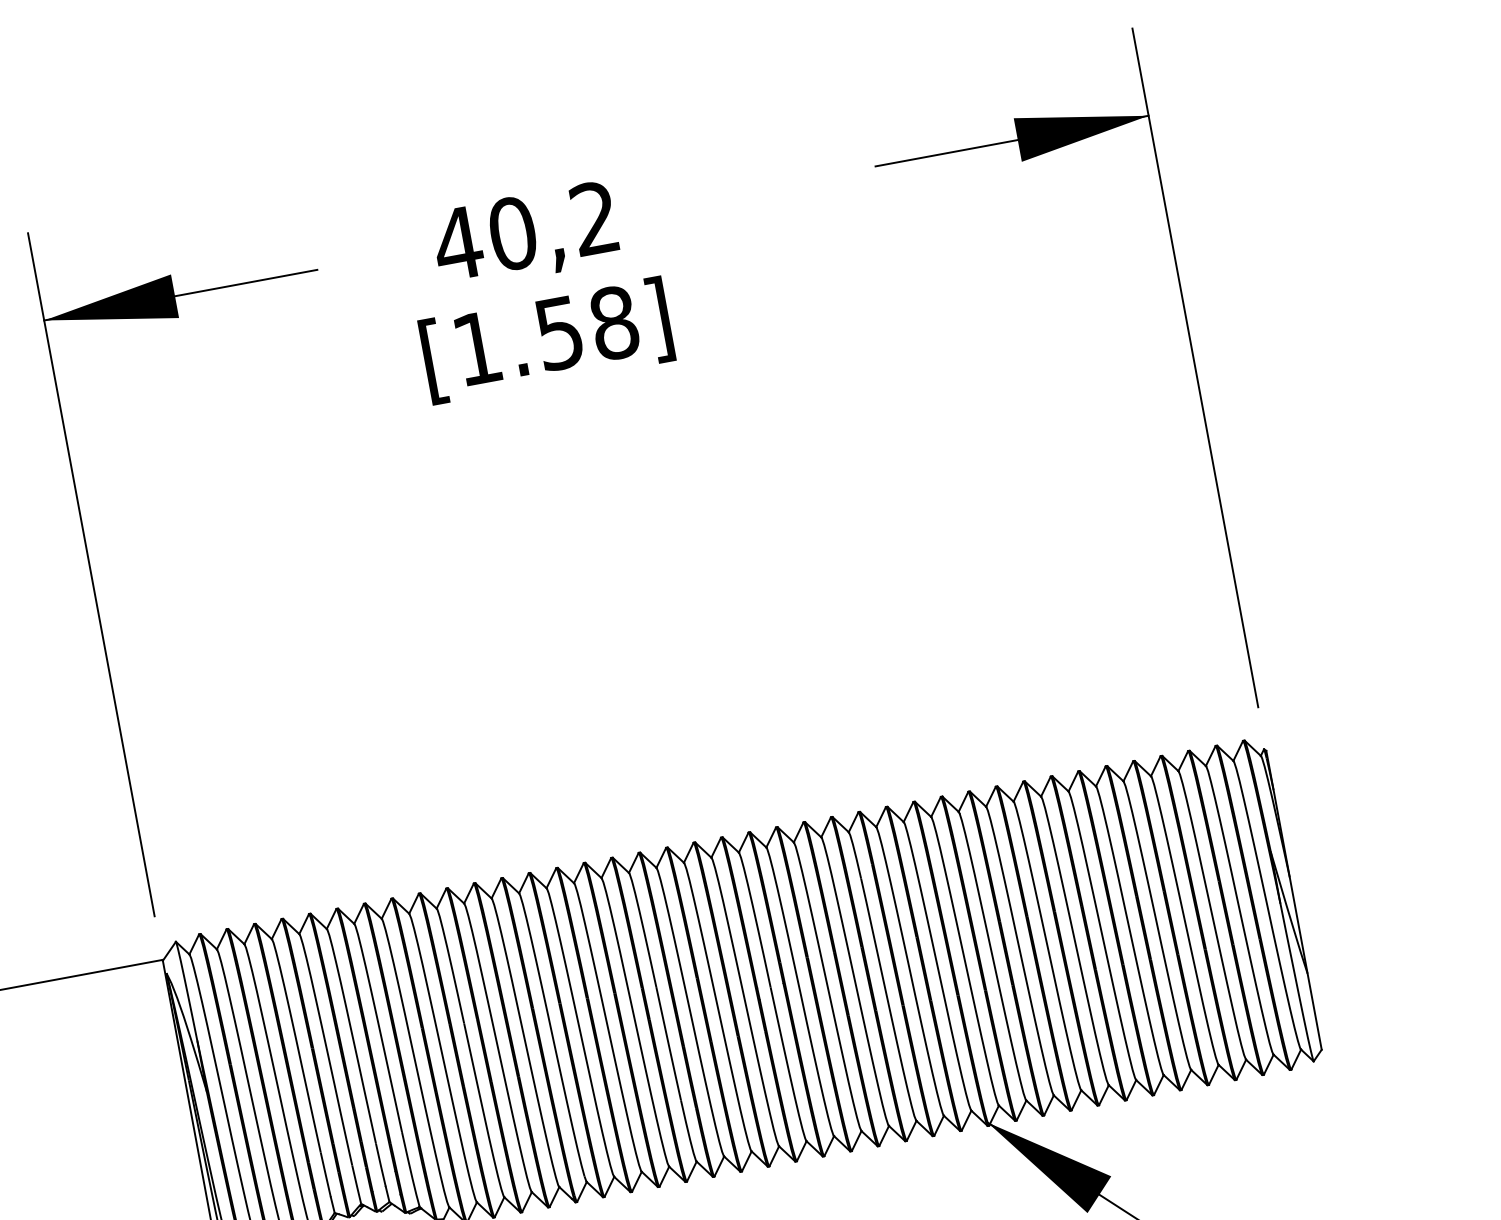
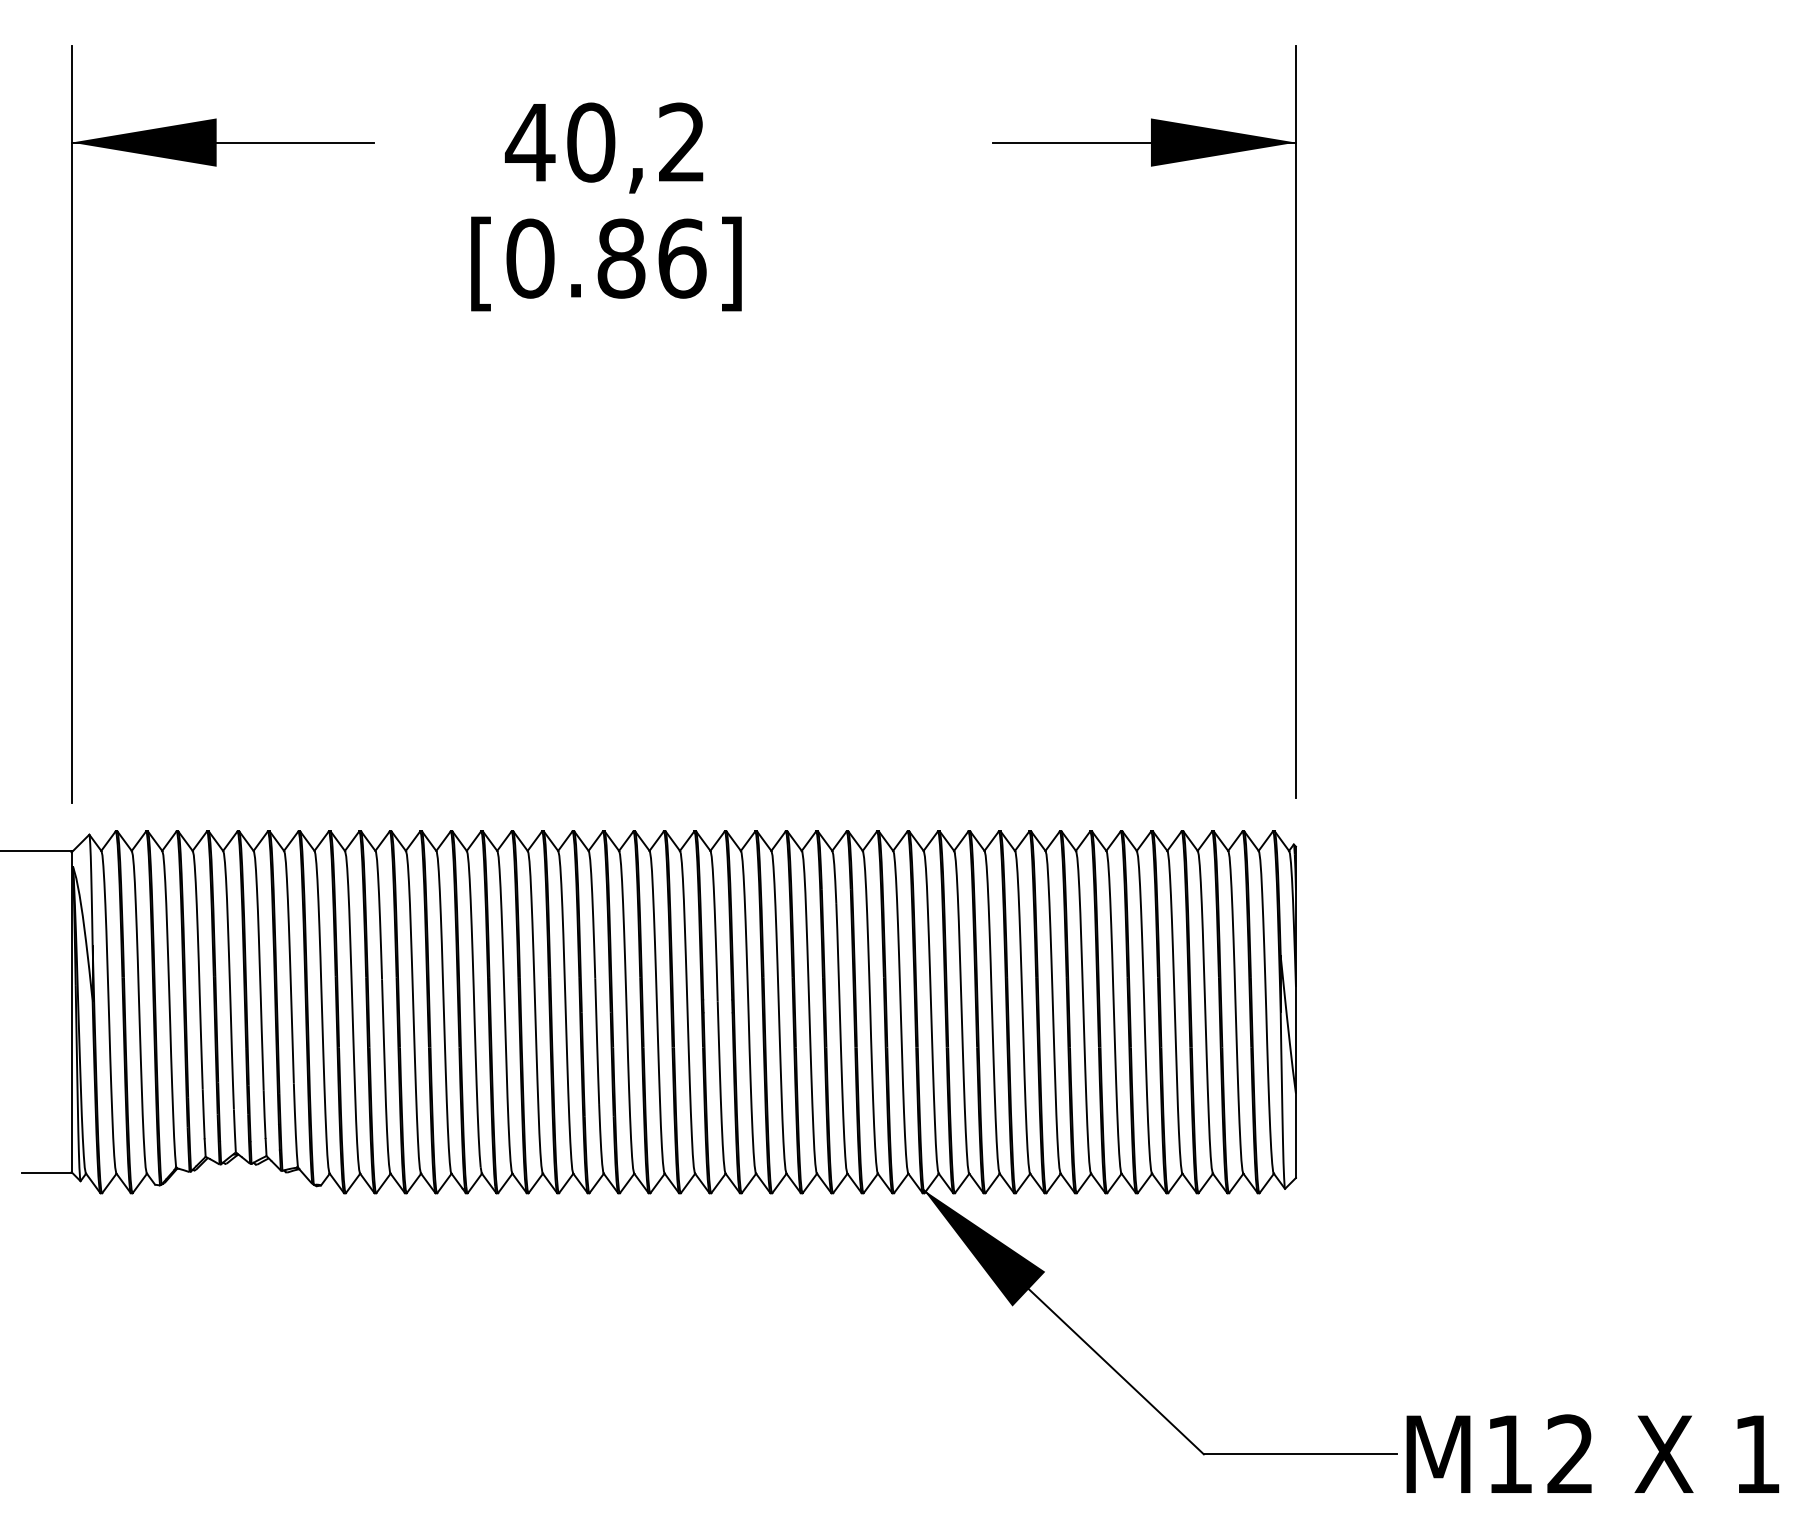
text: (546, 335) -> (606, 258), [1.58] -> [0.86]

